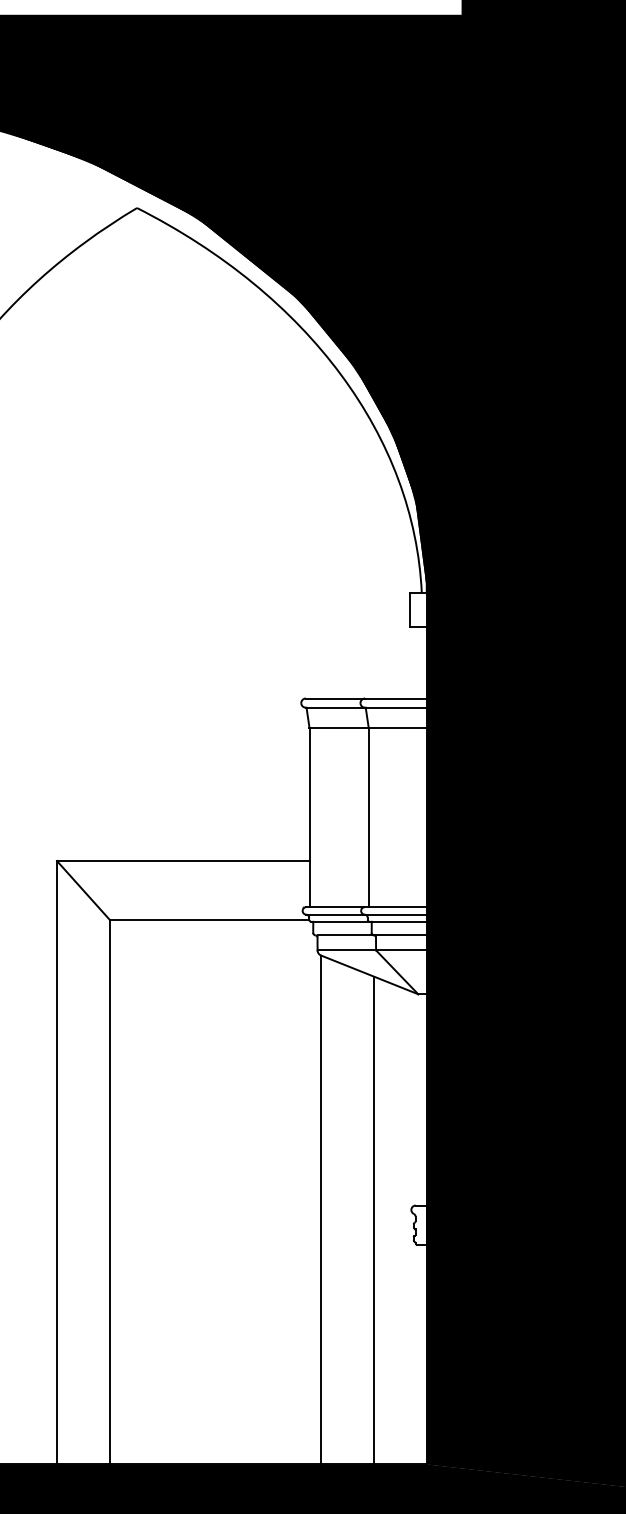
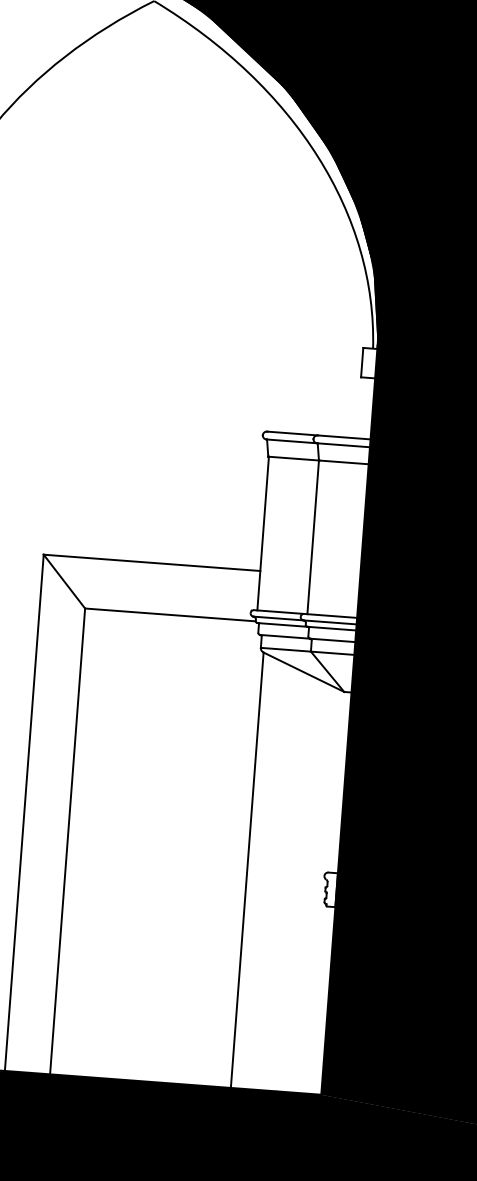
line: (373, 1220) -> (291, 882), removed

